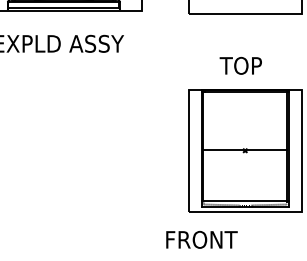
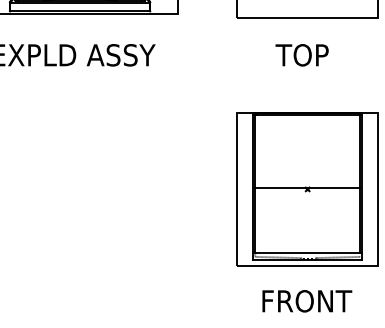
text: (240, 65) -> (301, 54), moved
text: (201, 239) -> (306, 300), moved

